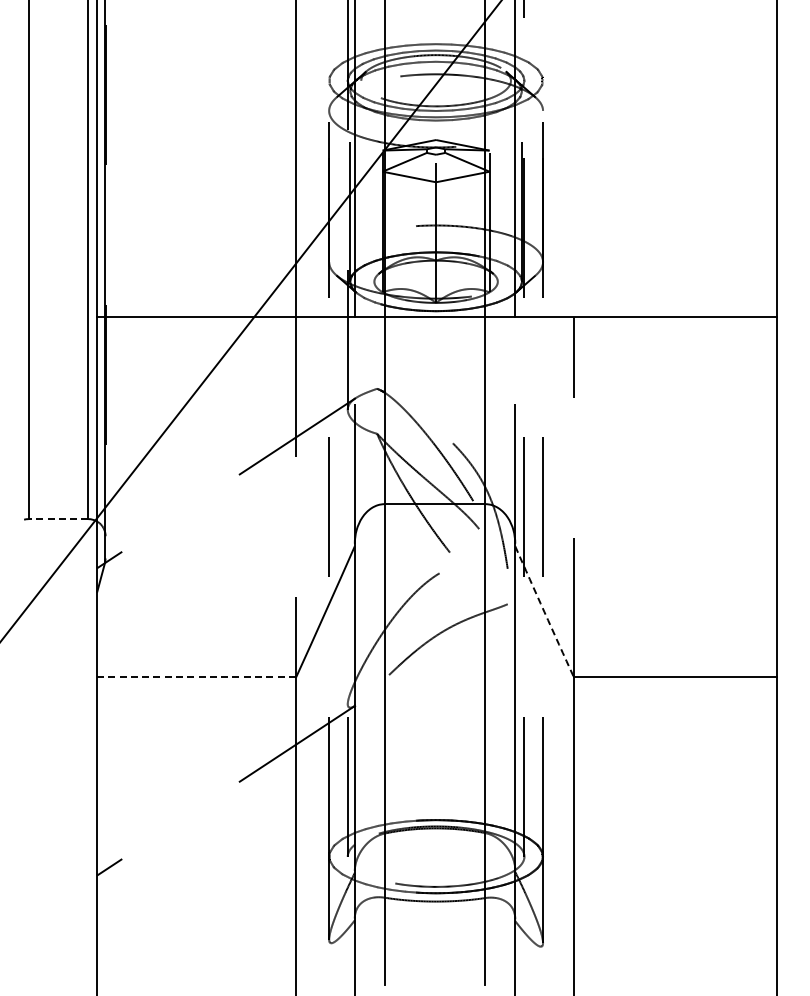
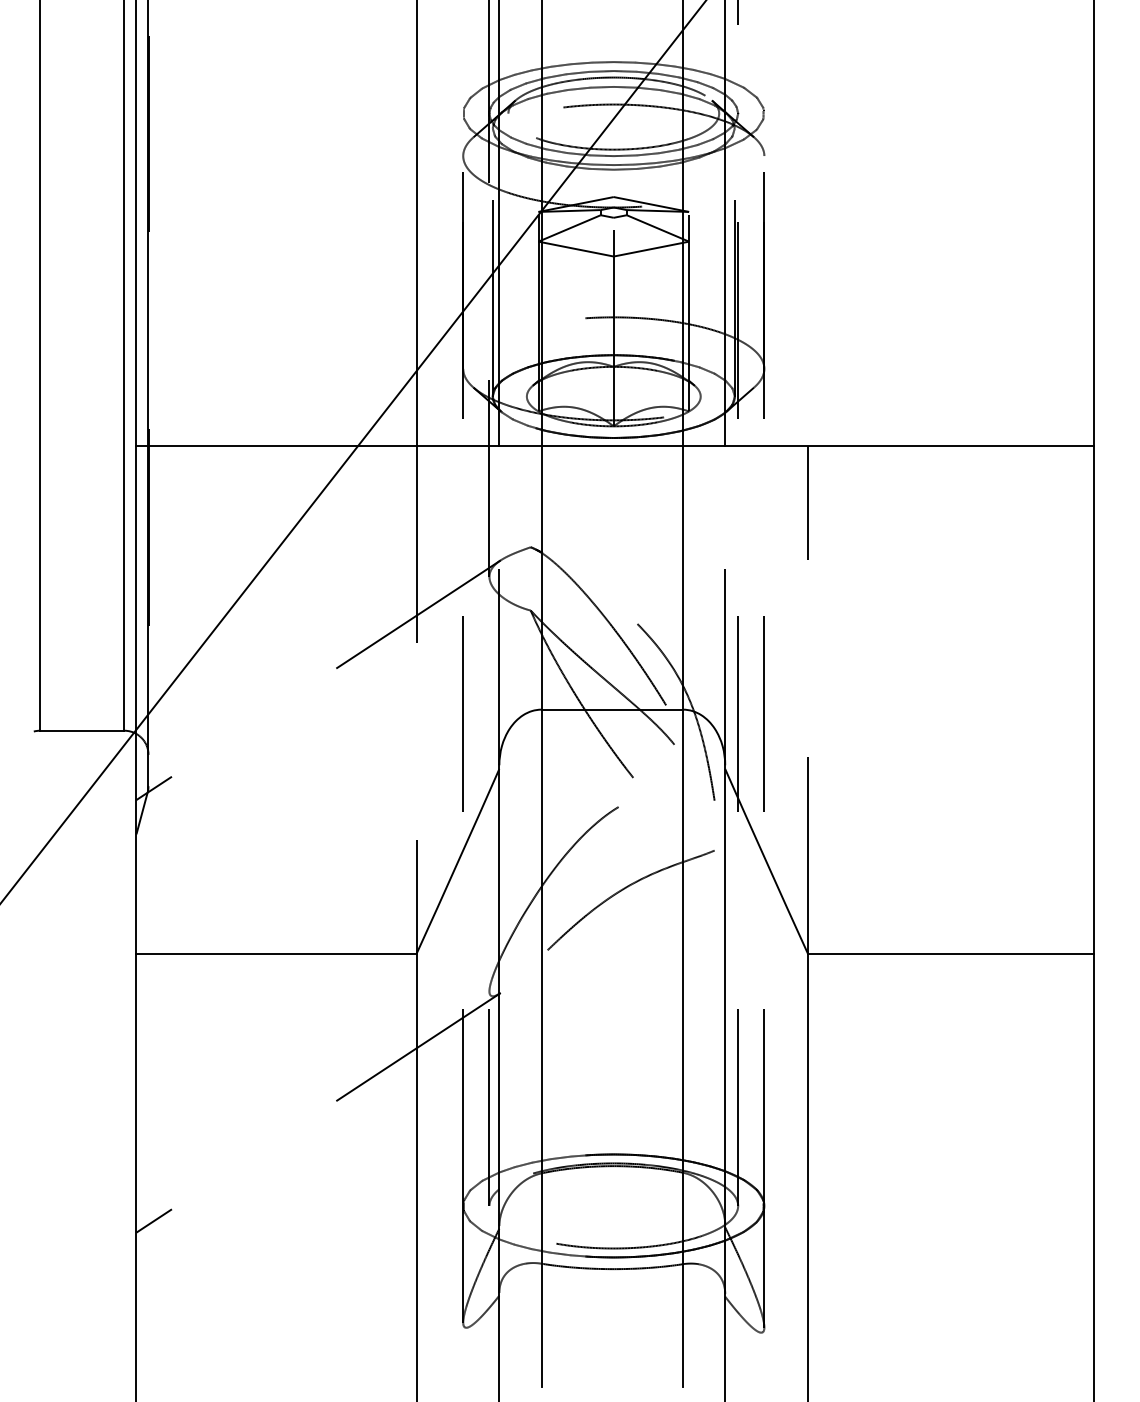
line: (58, 519) -> (82, 731), dashed -> solid
arc: (544, 611) -> (766, 860), dashed -> solid
line: (196, 677) -> (276, 953), dashed -> solid

